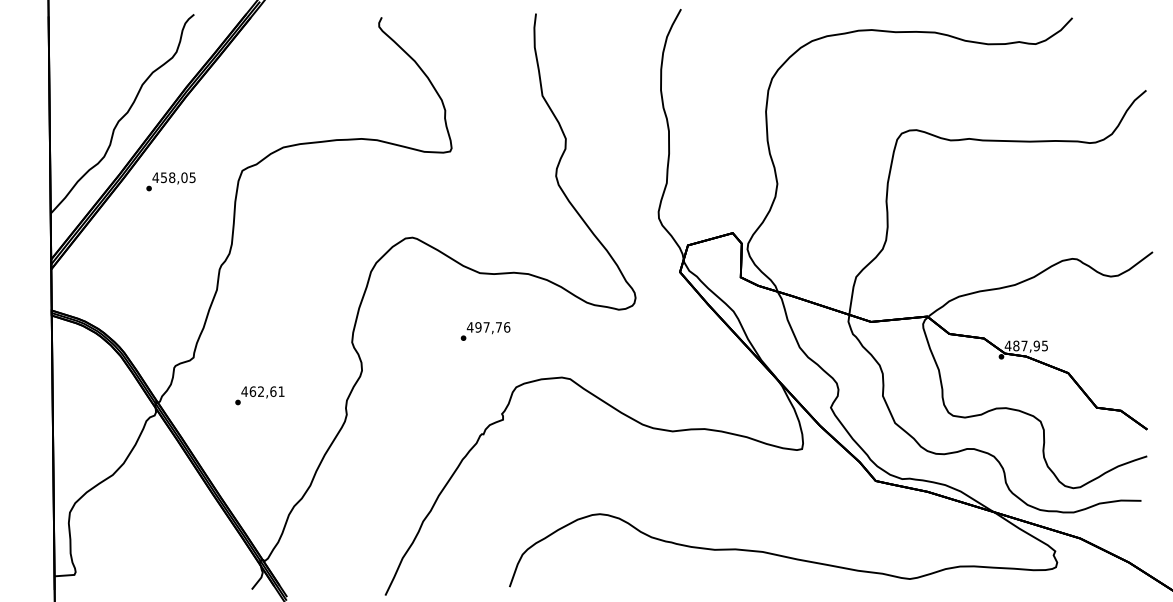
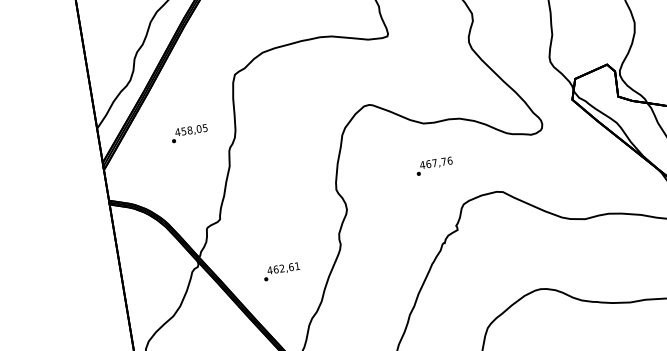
text: (170, 181) -> (189, 133), moved
text: (478, 327) -> (428, 164), 497,76 -> 467,76
text: (259, 395) -> (281, 271), moved

